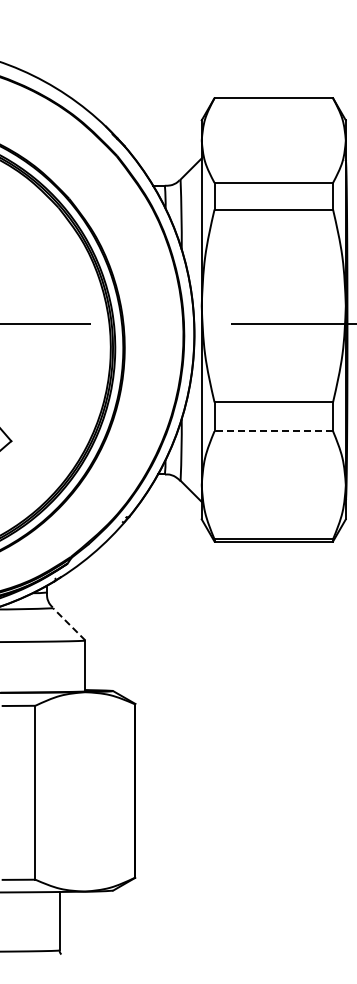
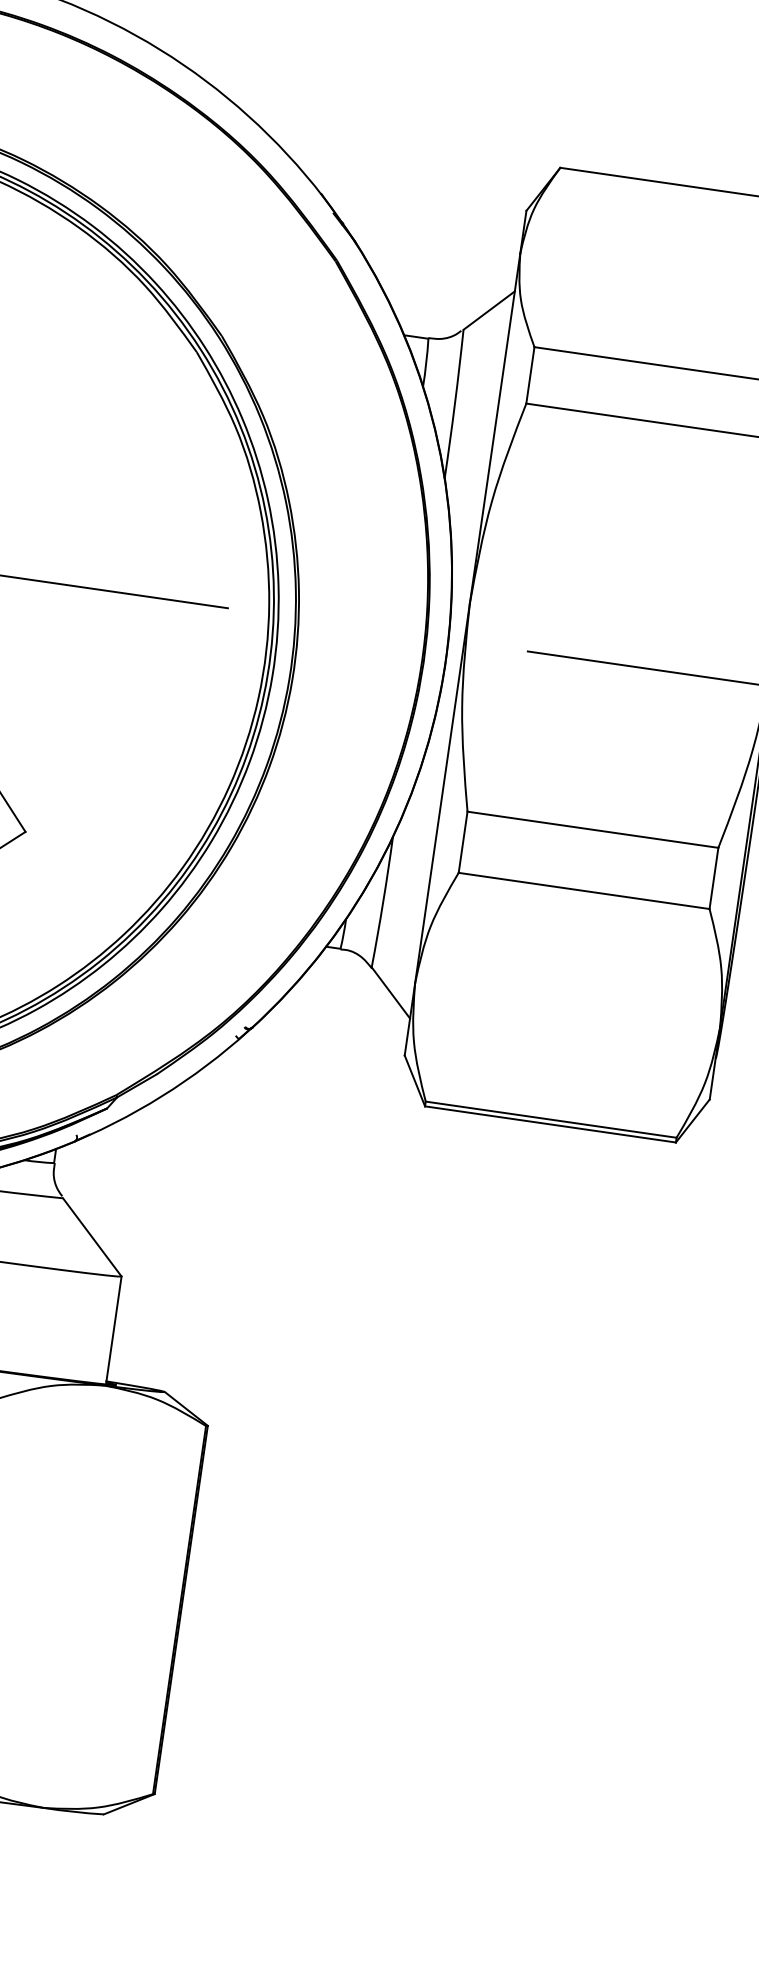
line: (273, 431) -> (583, 891), dashed -> solid
line: (69, 624) -> (92, 1237), dashed -> solid

